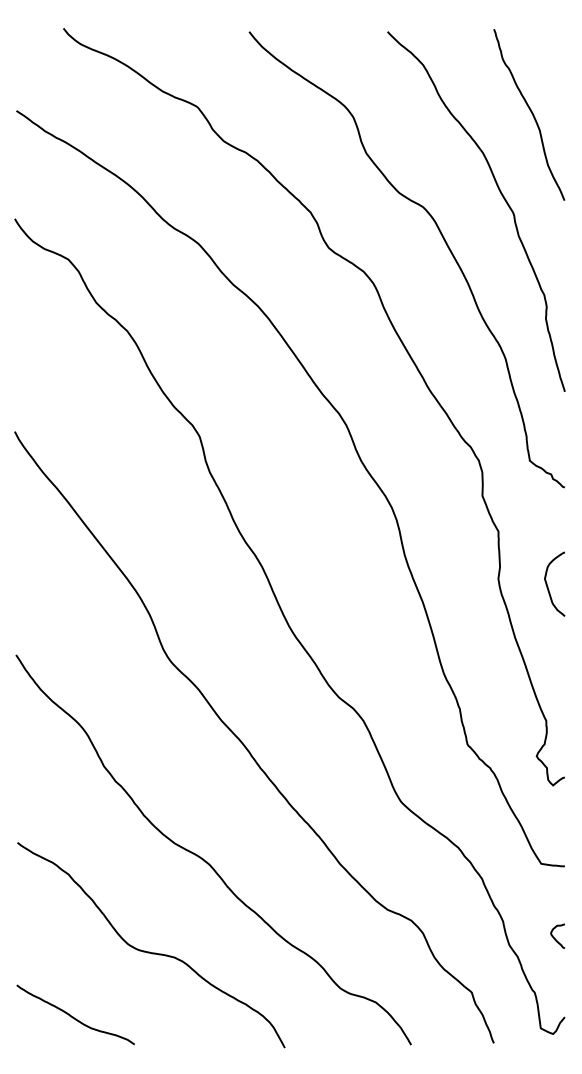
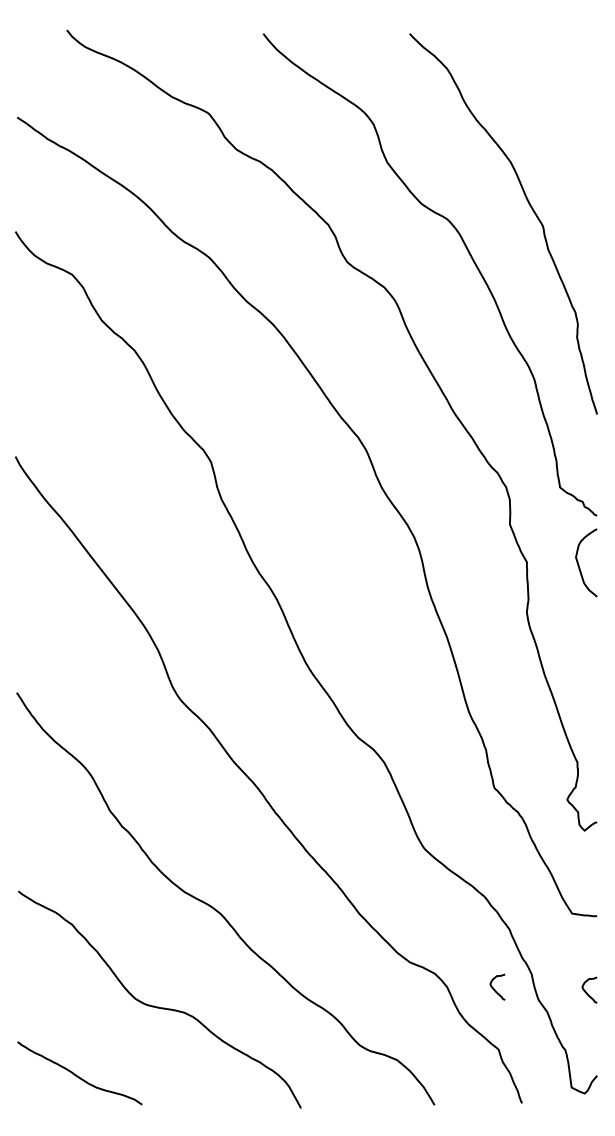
curve: (531, 112) -> (561, 119), removed
curve: (548, 585) -> (579, 564), moved
curve: (467, 934) -> (494, 988), added

